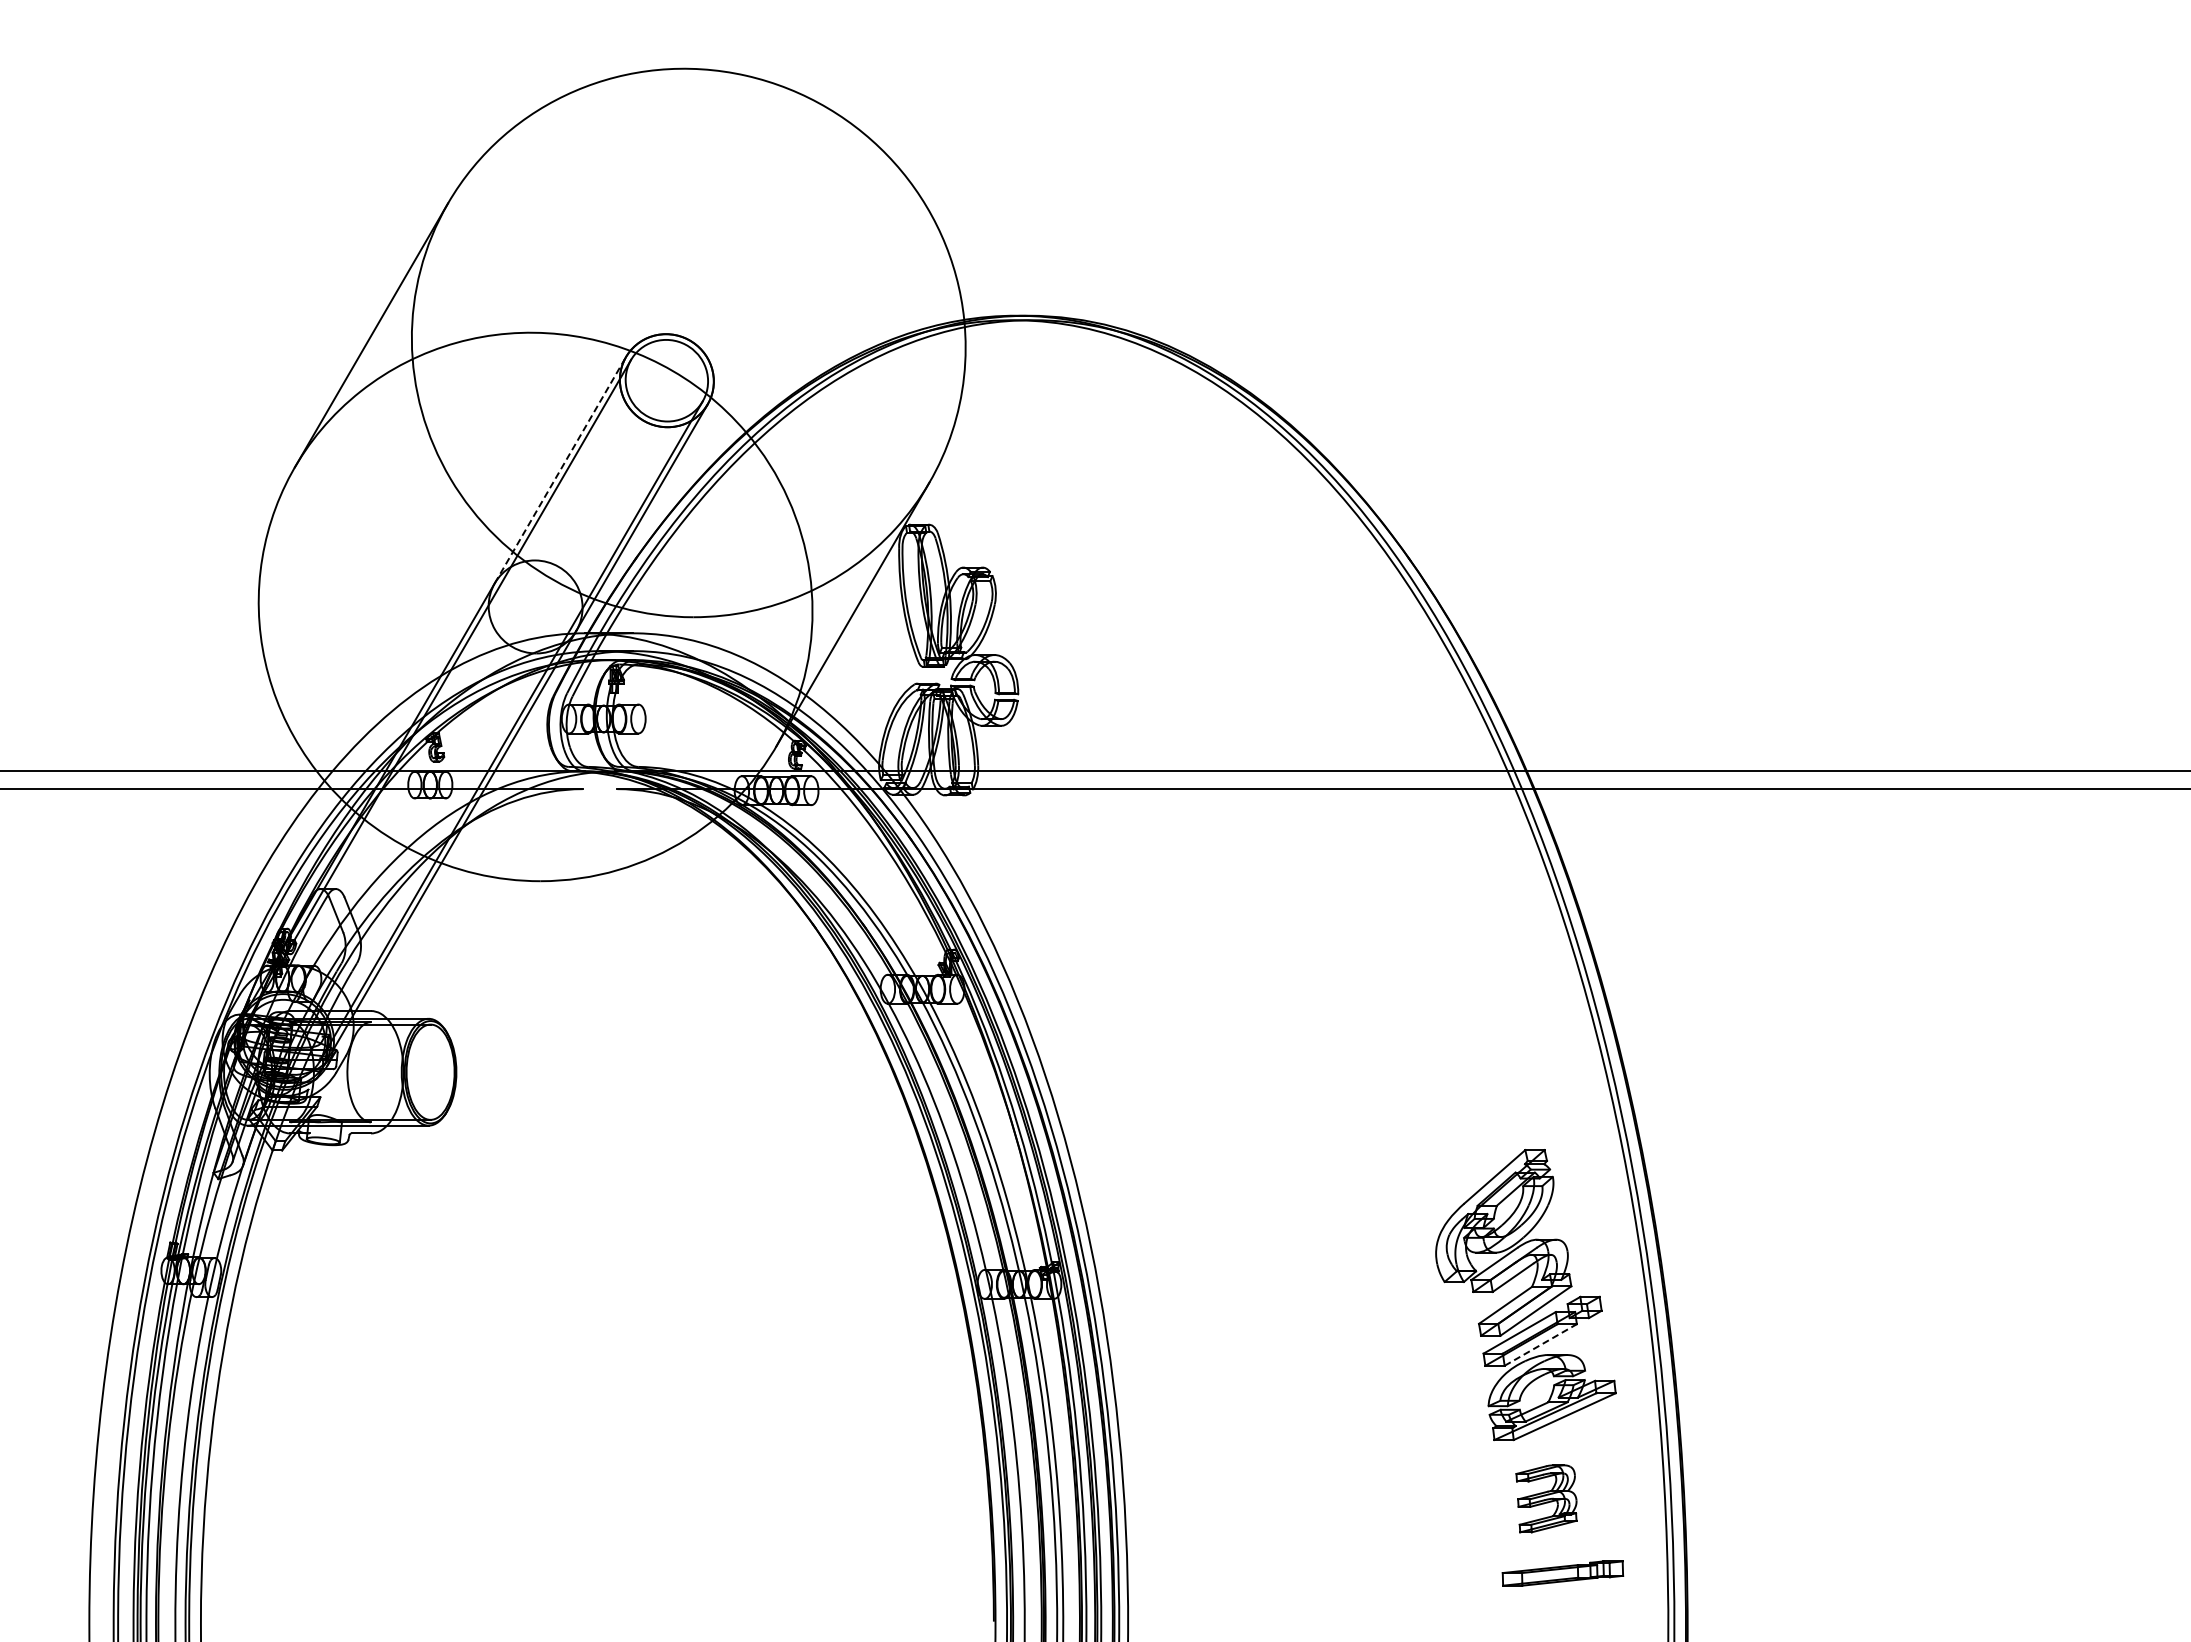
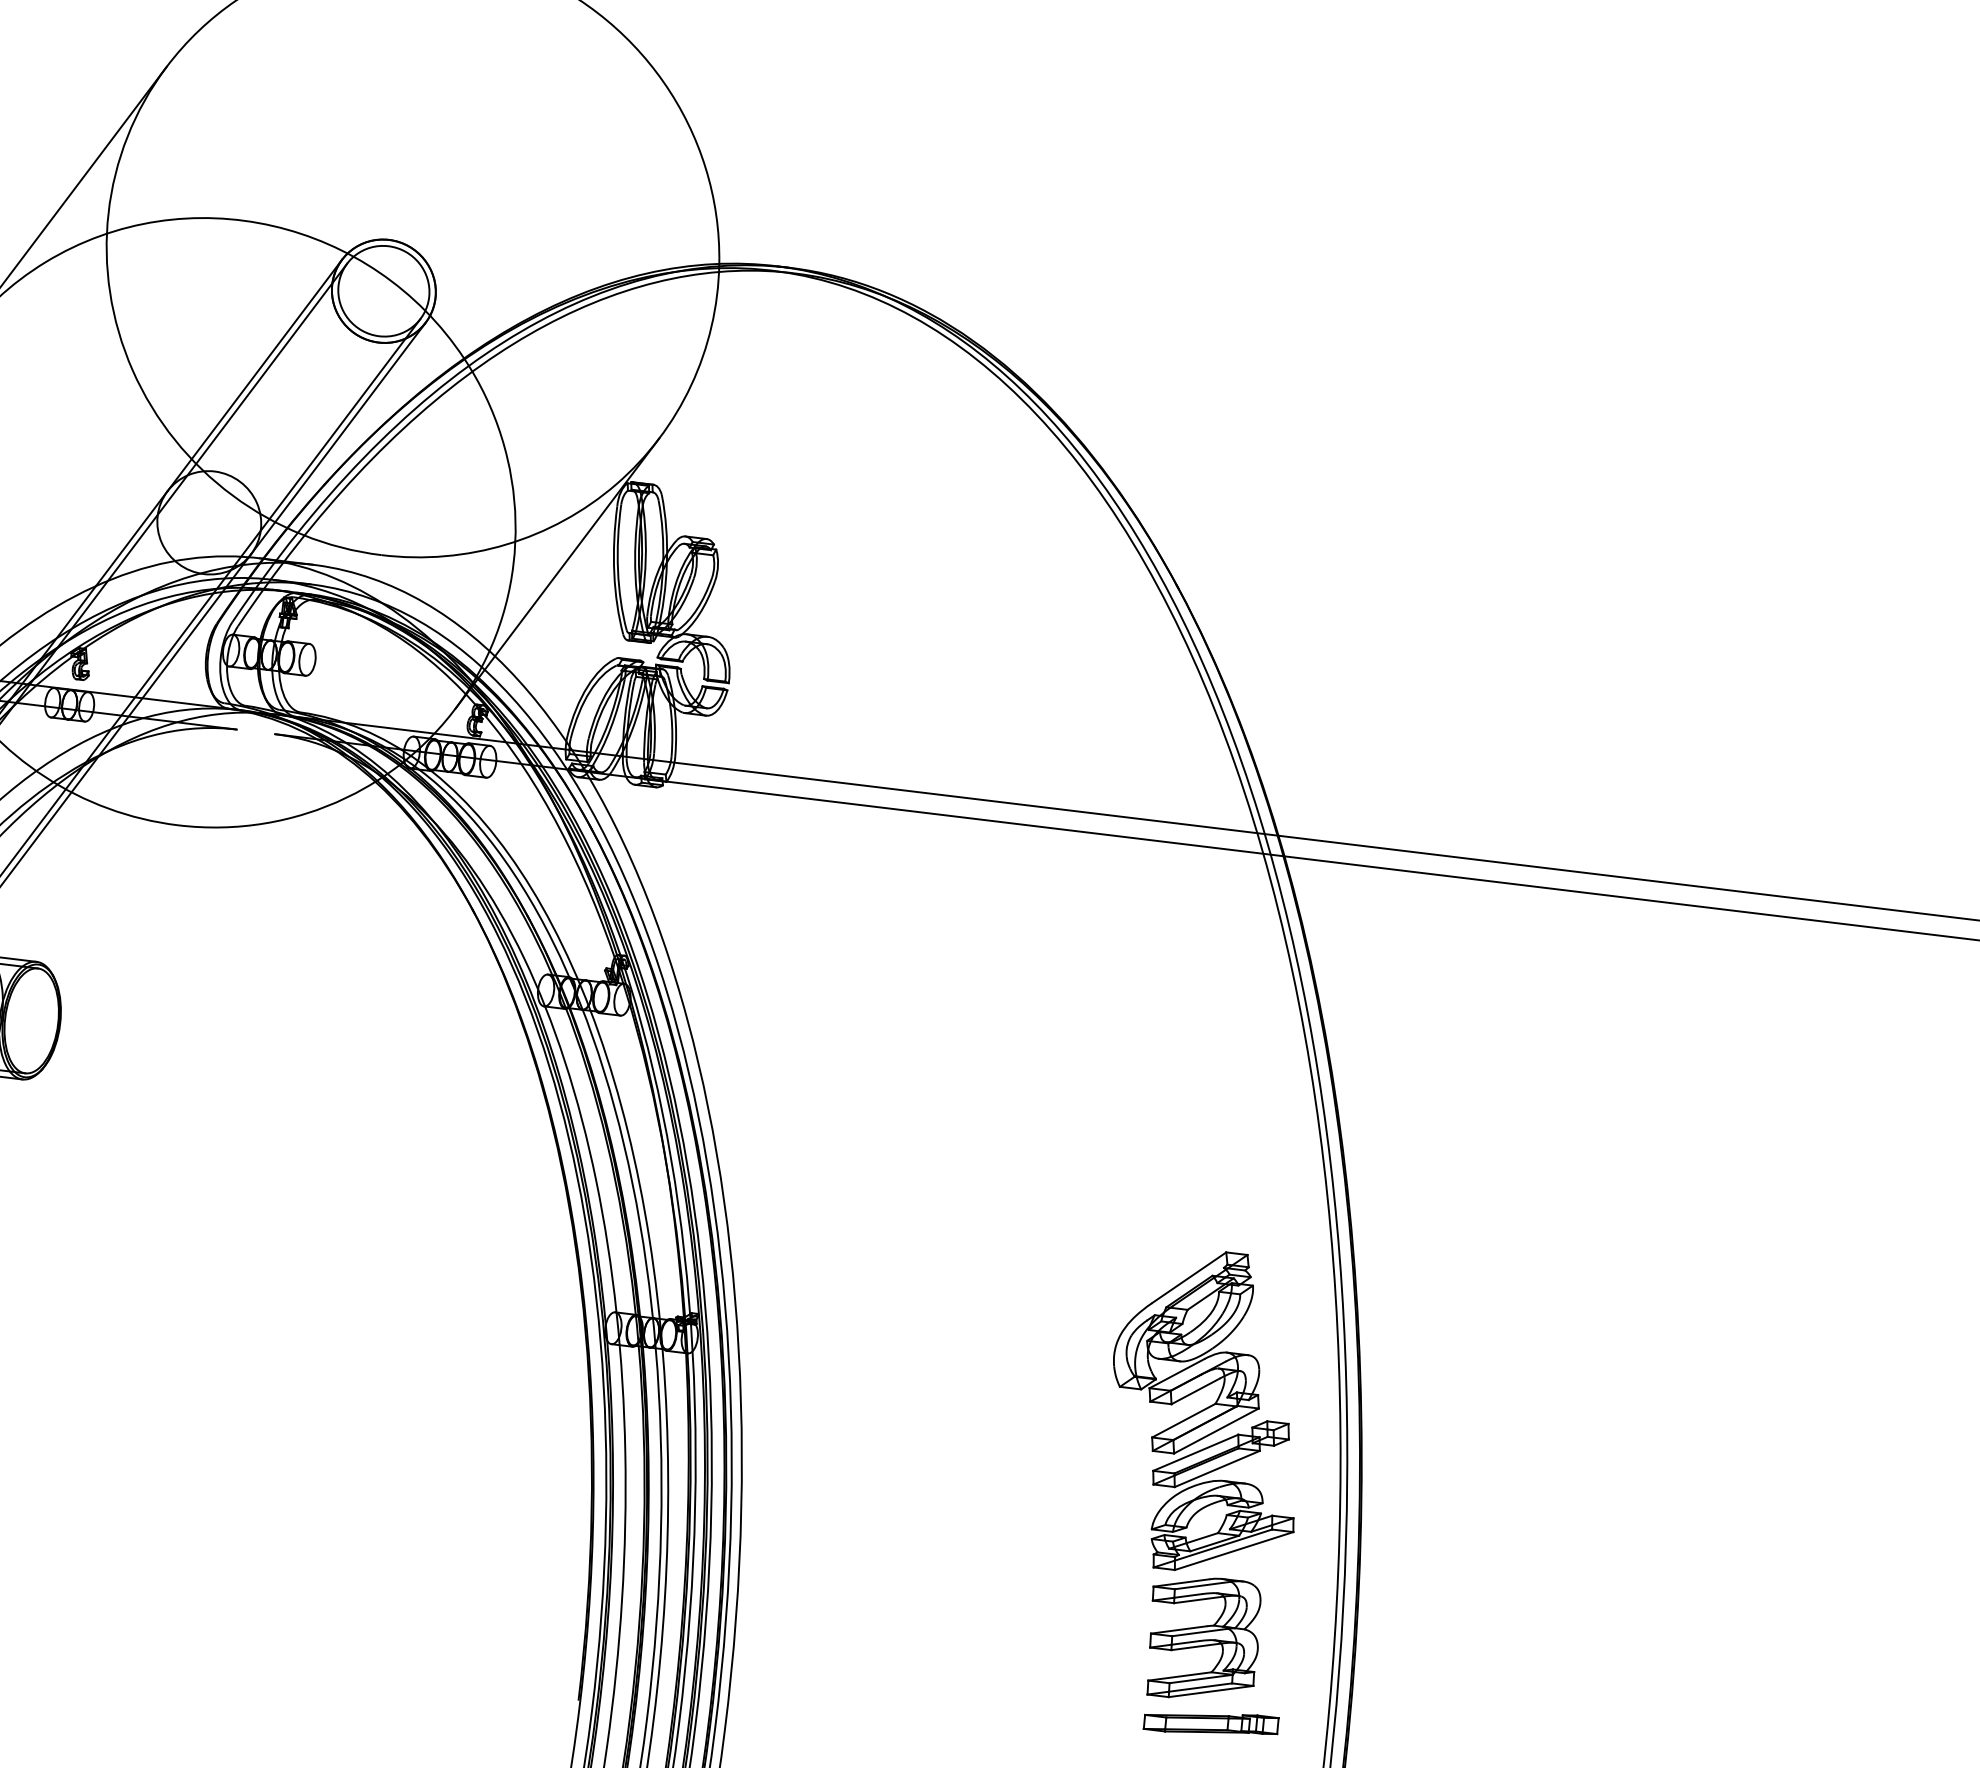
line: (560, 470) -> (254, 375), dashed -> solid
line: (1540, 1345) -> (1216, 1469), dashed -> solid
part: (1546, 1498) -> (1203, 1638), size x1.67

